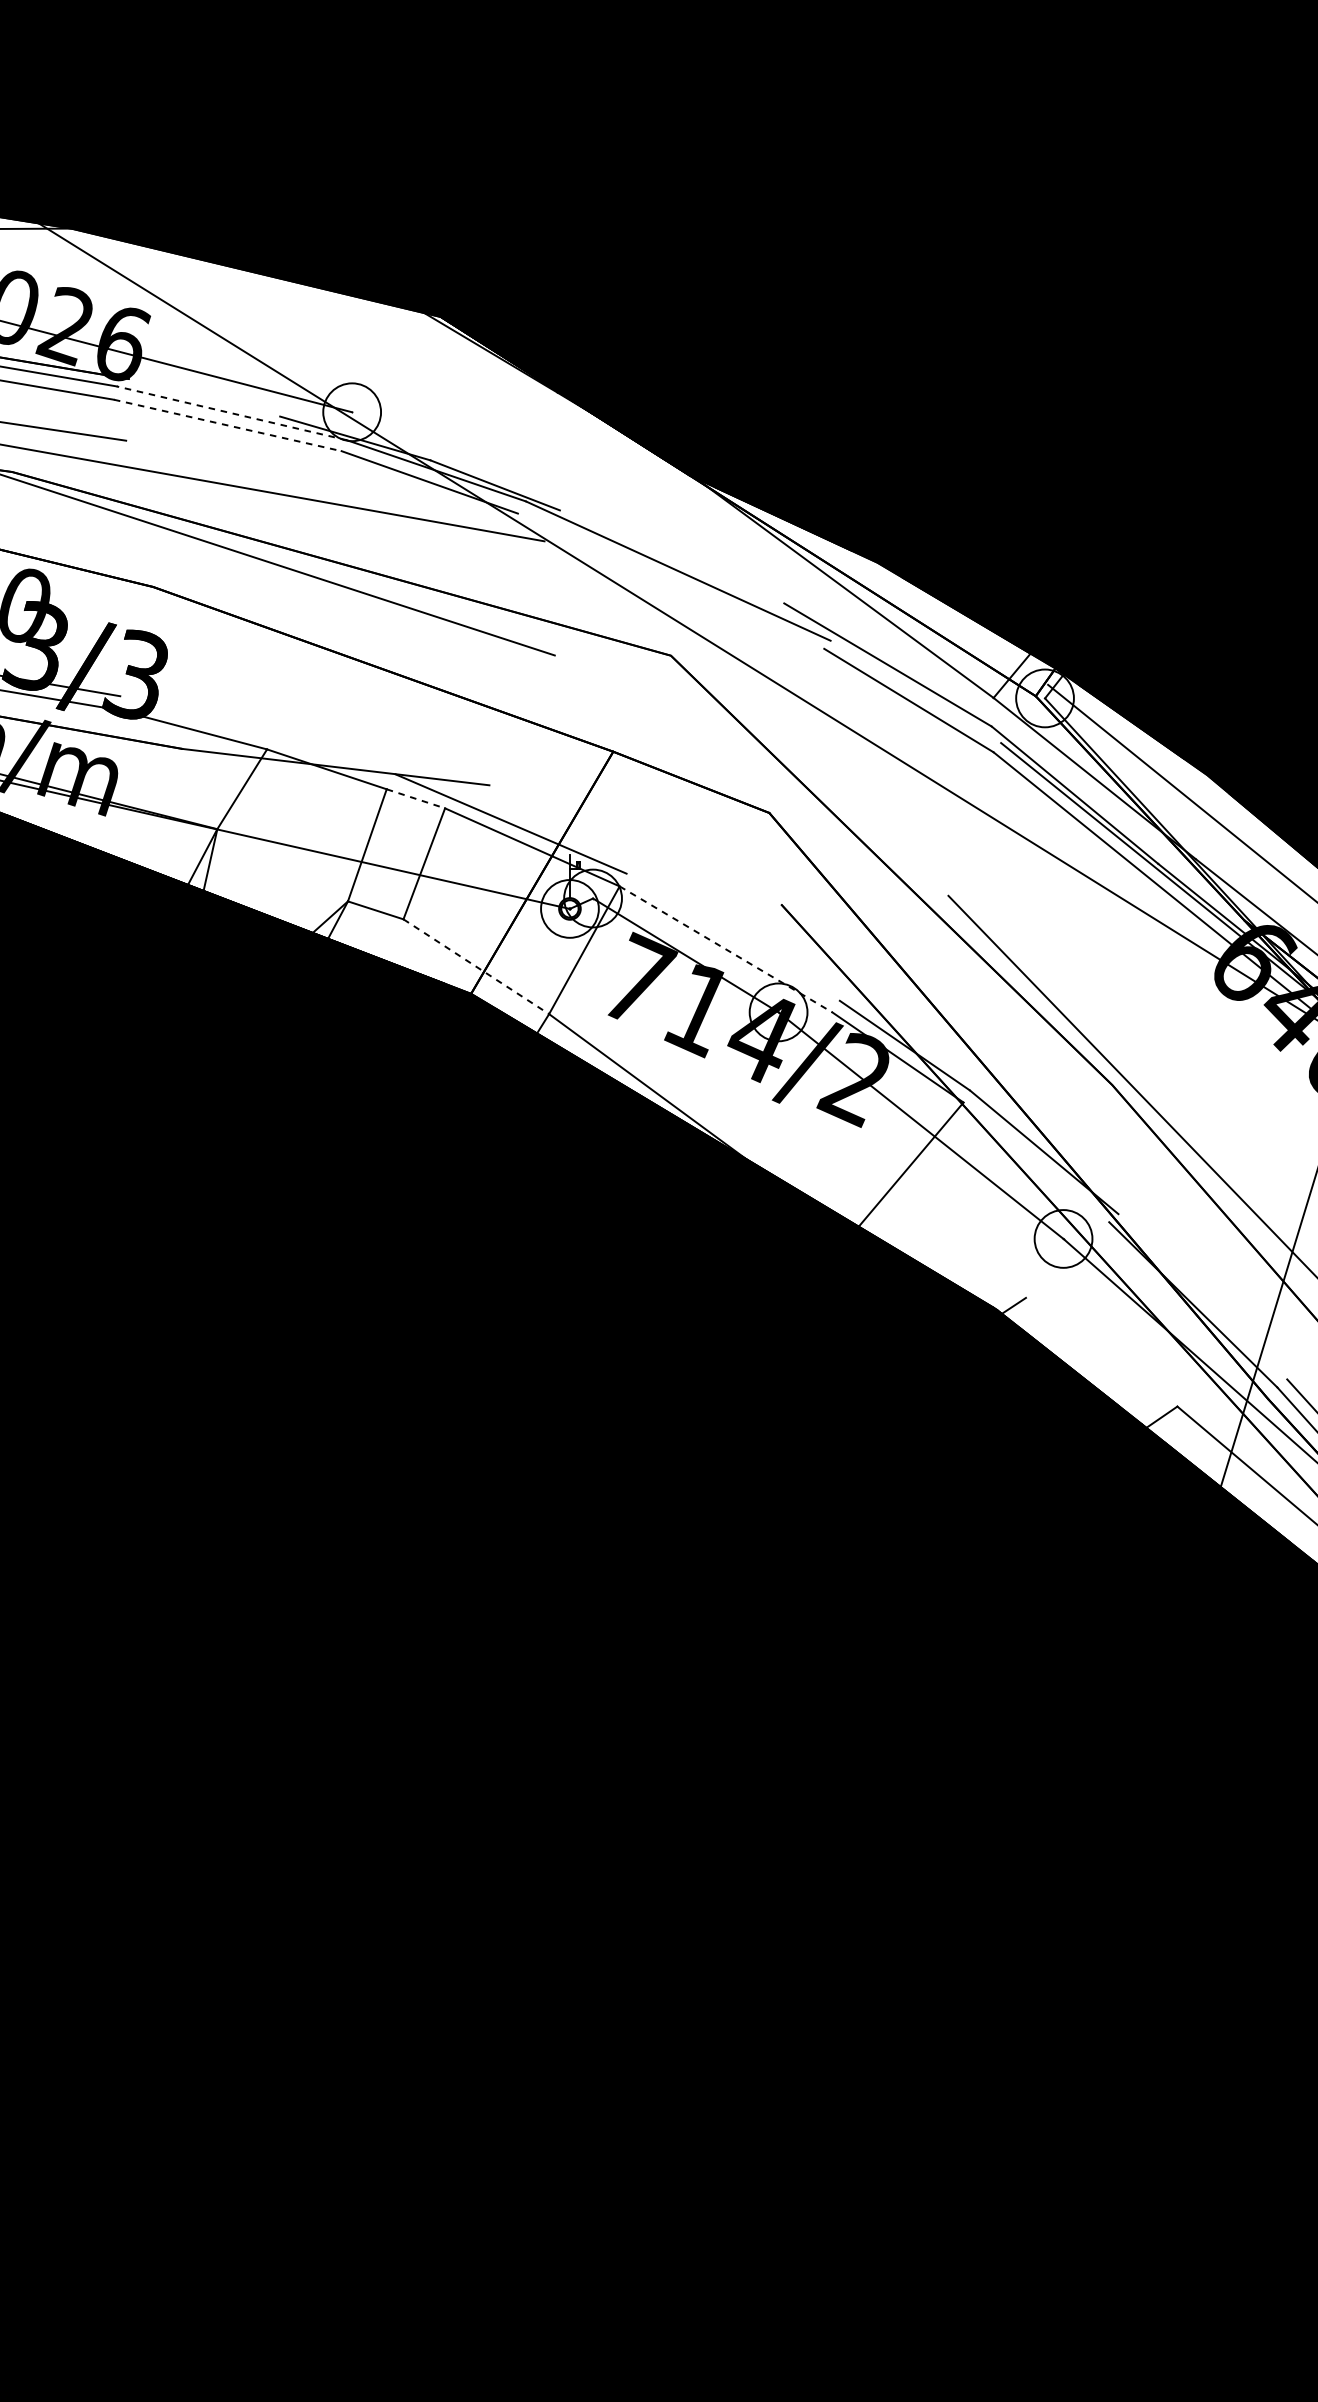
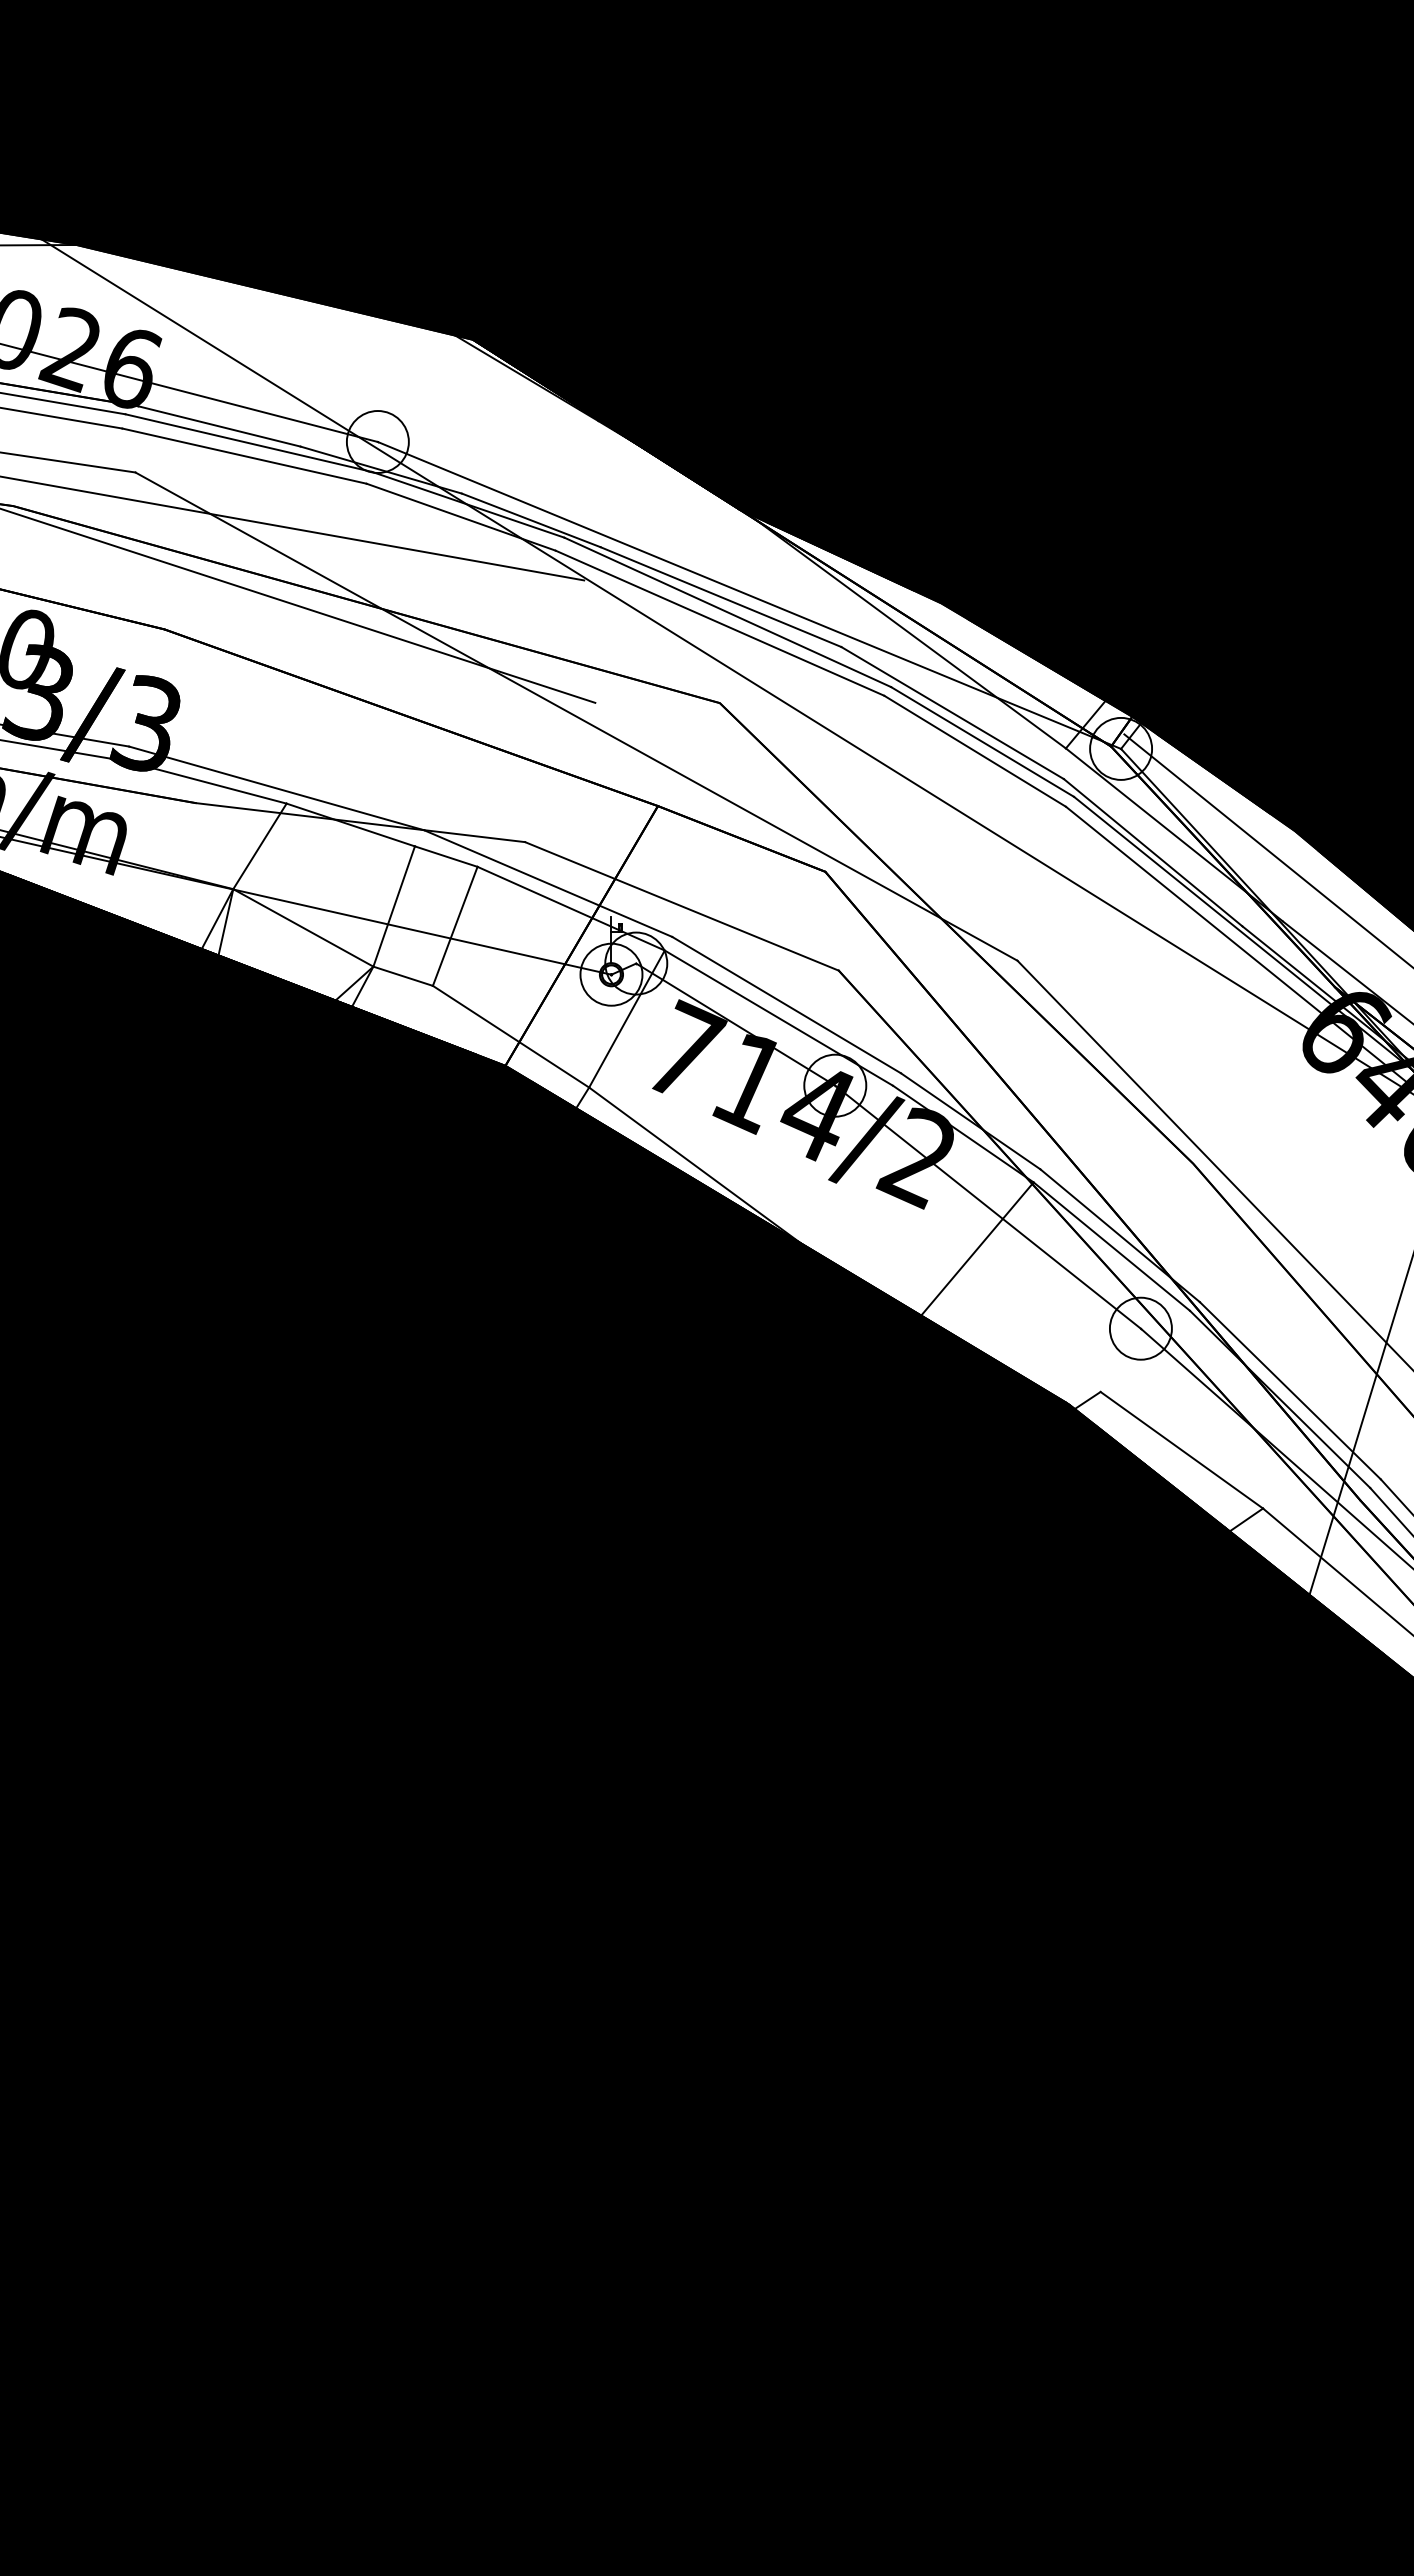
line: (204, 397) -> (219, 426), added
line: (231, 413) -> (248, 443), dashed -> solid
line: (227, 425) -> (244, 456), dashed -> solid
line: (698, 555) -> (749, 595), added
line: (671, 557) -> (720, 597), added
line: (670, 580) -> (719, 622), added
line: (537, 668) -> (576, 716), added
line: (915, 691) -> (982, 741), added
line: (257, 735) -> (276, 788), added
line: (416, 798) -> (446, 856), dashed -> solid
line: (635, 845) -> (681, 906), added
line: (282, 864) -> (303, 927), added
line: (733, 936) -> (786, 1004), added
line: (725, 949) -> (778, 1018), dashed -> solid
line: (476, 967) -> (511, 1037), dashed -> solid
line: (1036, 1162) -> (1111, 1246), added
line: (1202, 1296) -> (1289, 1390), added
line: (1101, 1351) -> (1181, 1449), added

